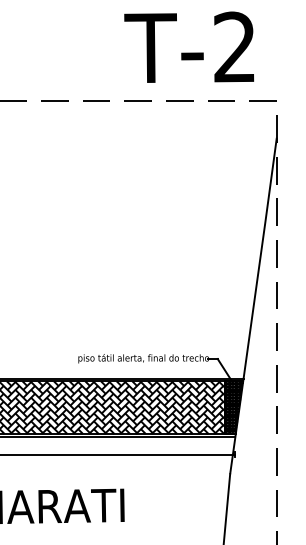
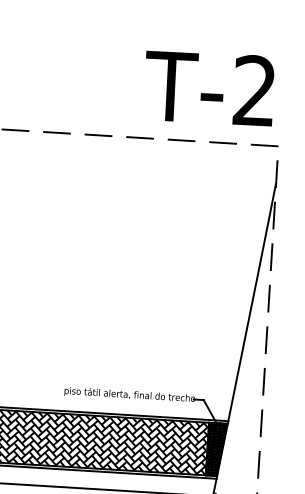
text: (188, 46) -> (208, 87), moved

